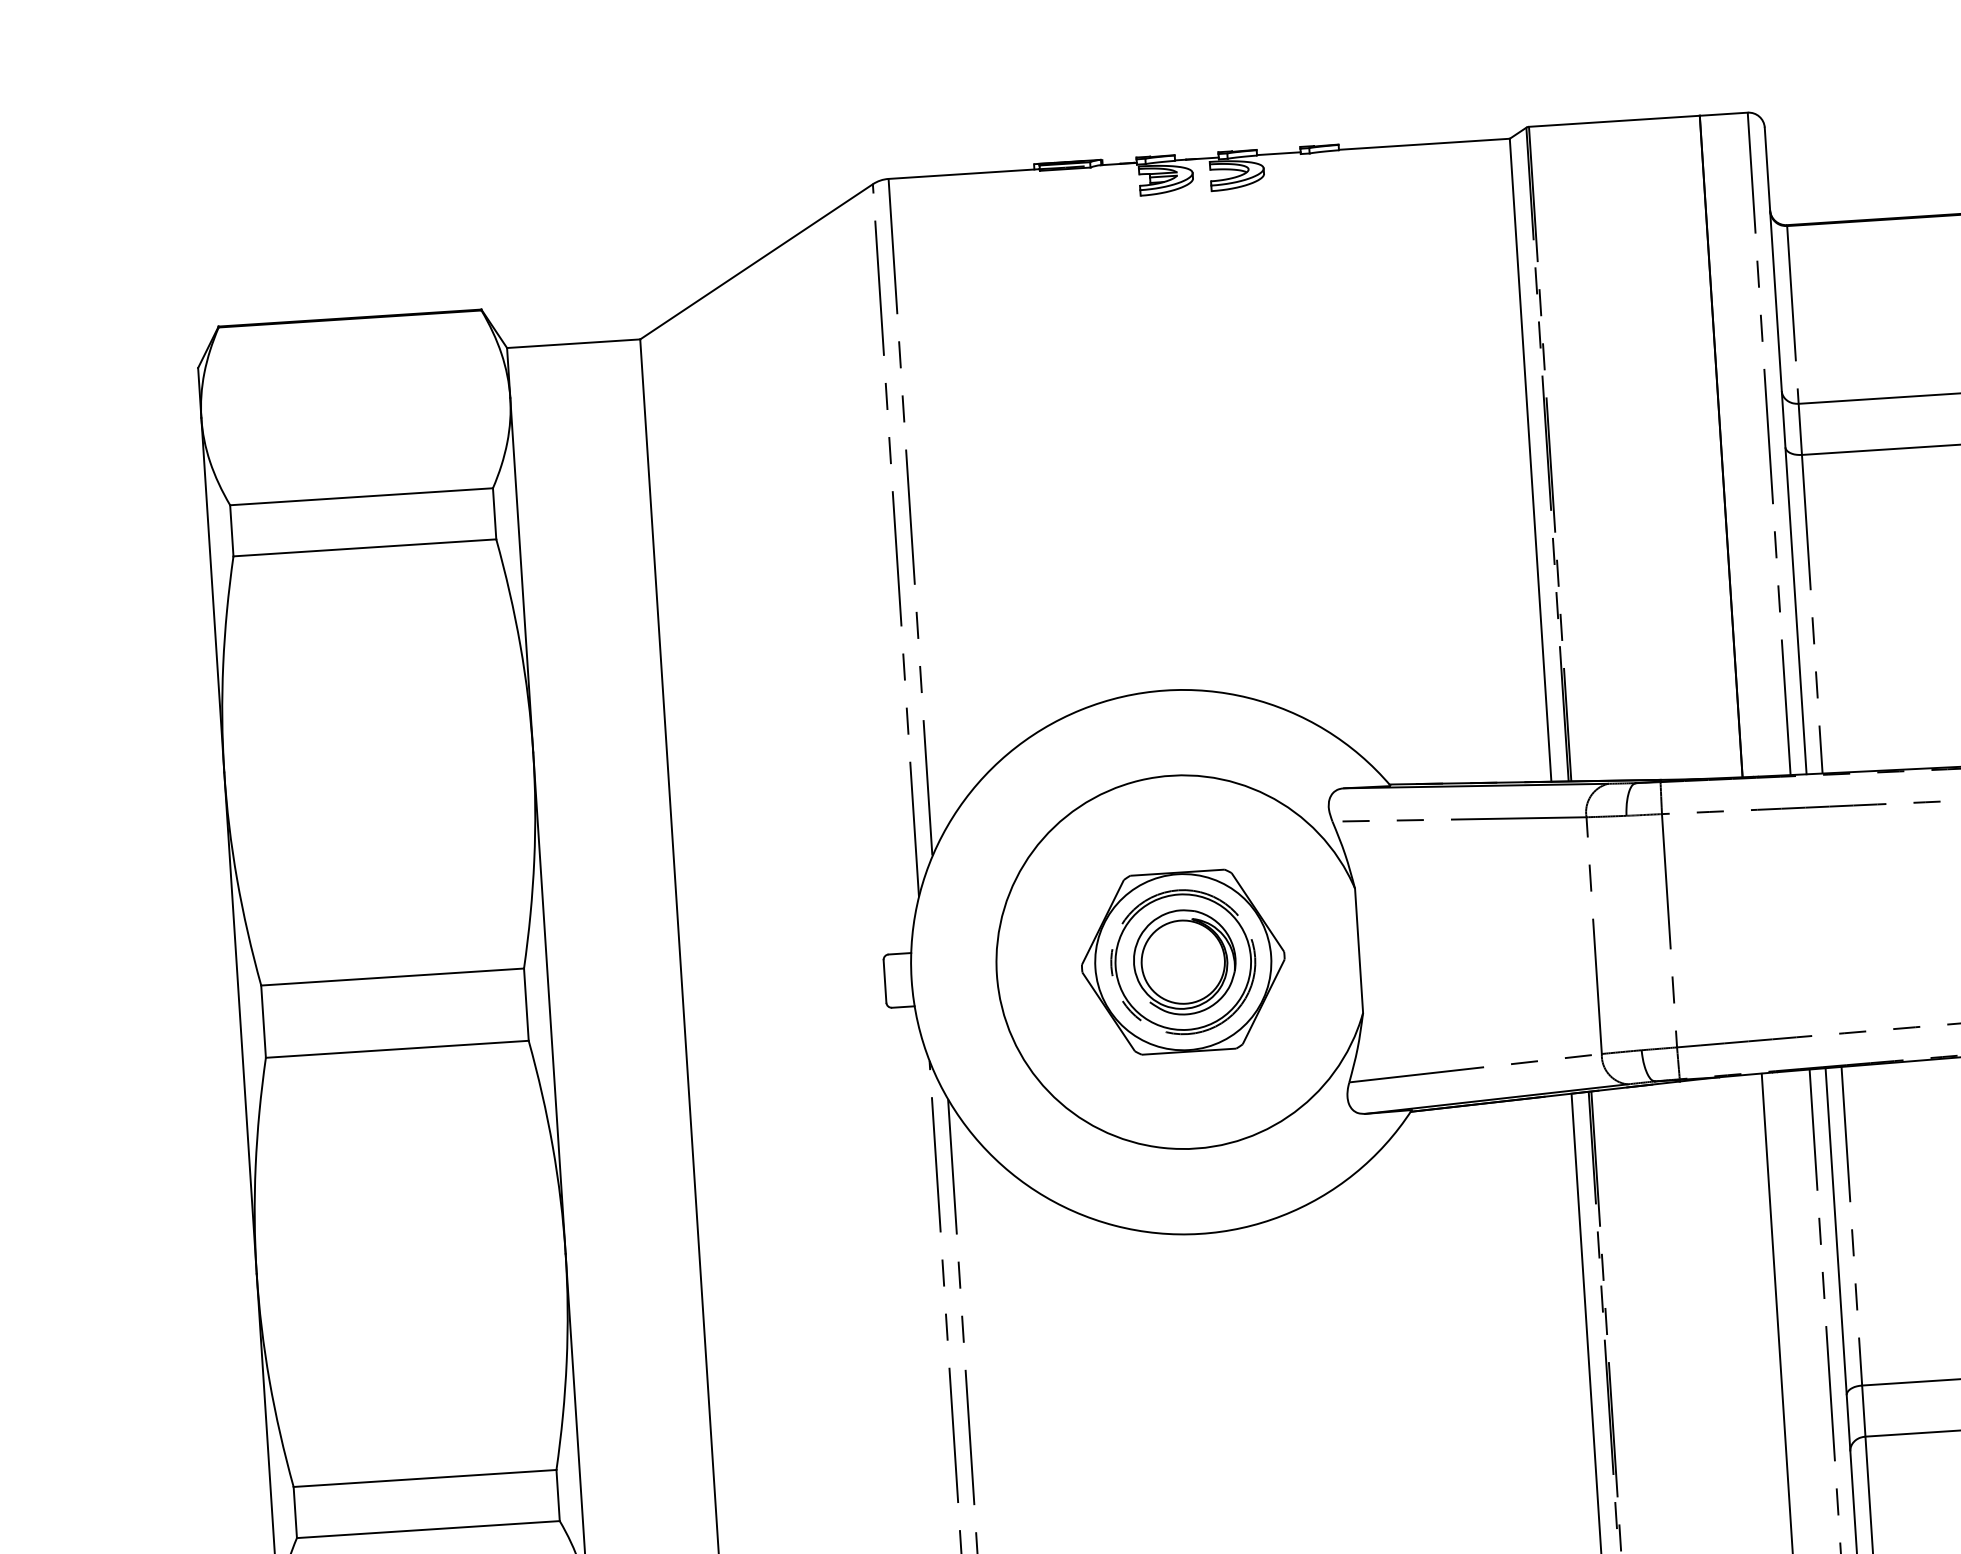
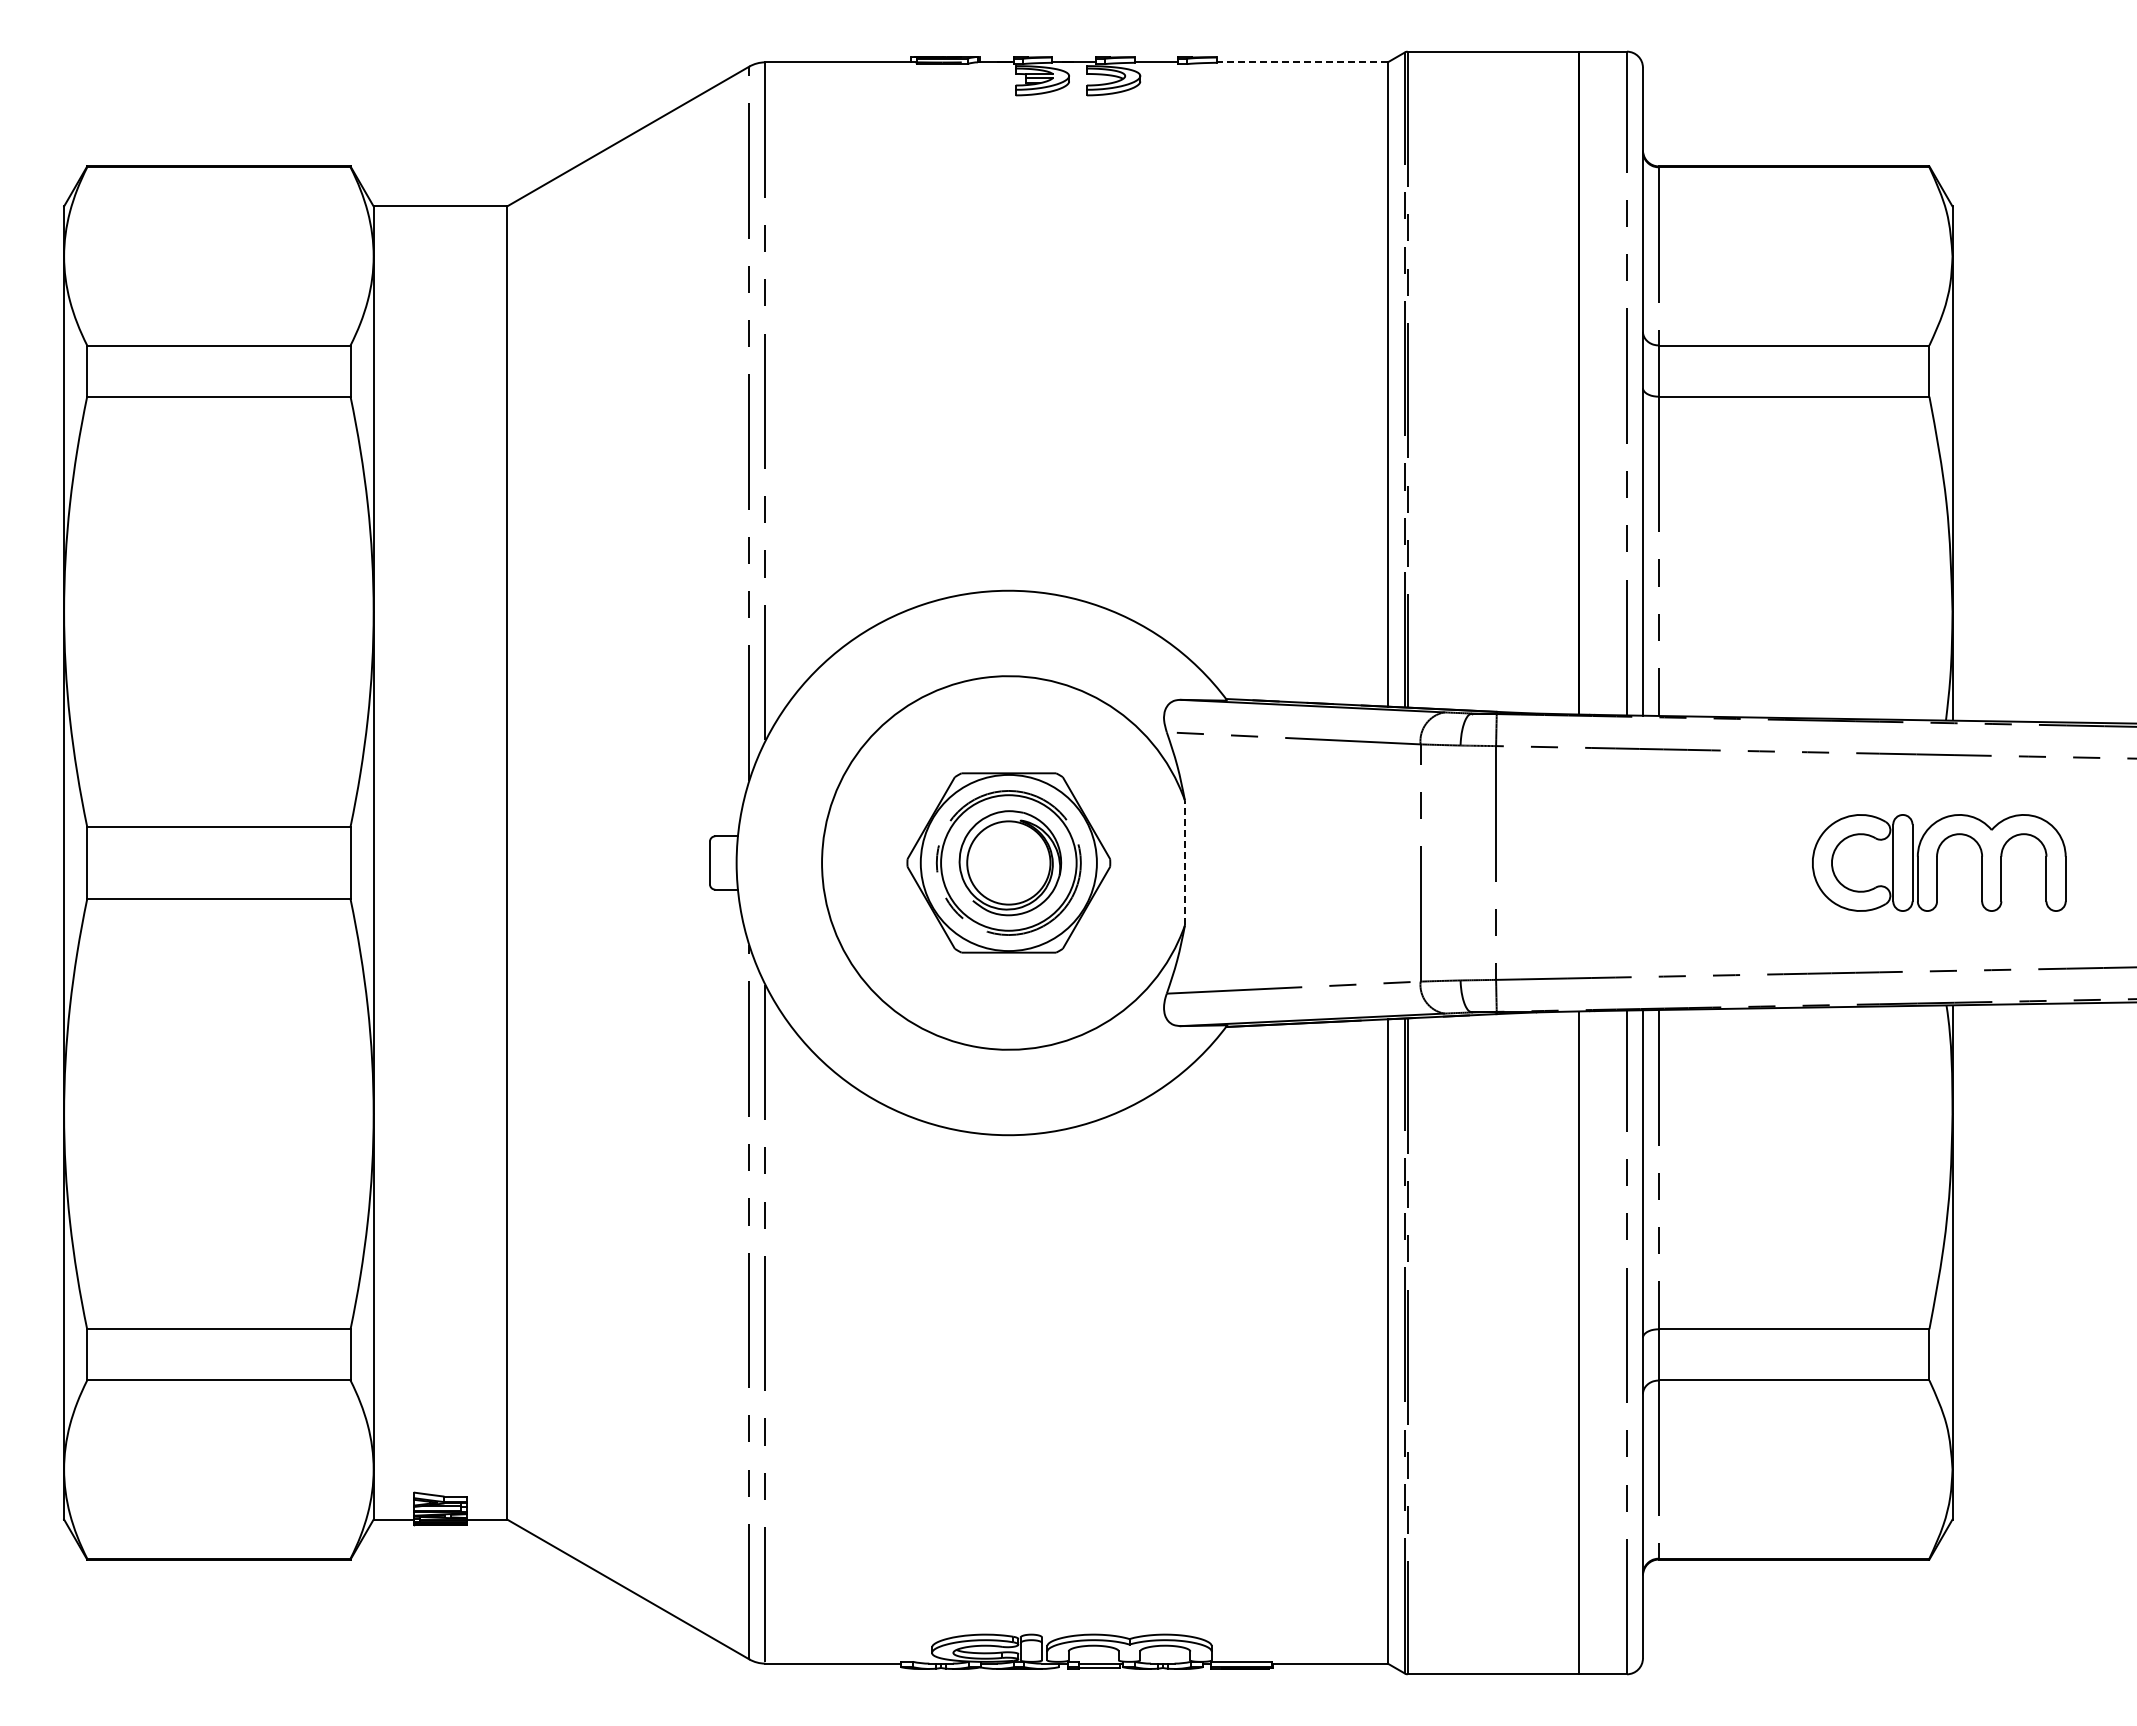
line: (1424, 144) -> (1302, 62), solid -> dashed
line: (1359, 950) -> (1185, 862), solid -> dashed

